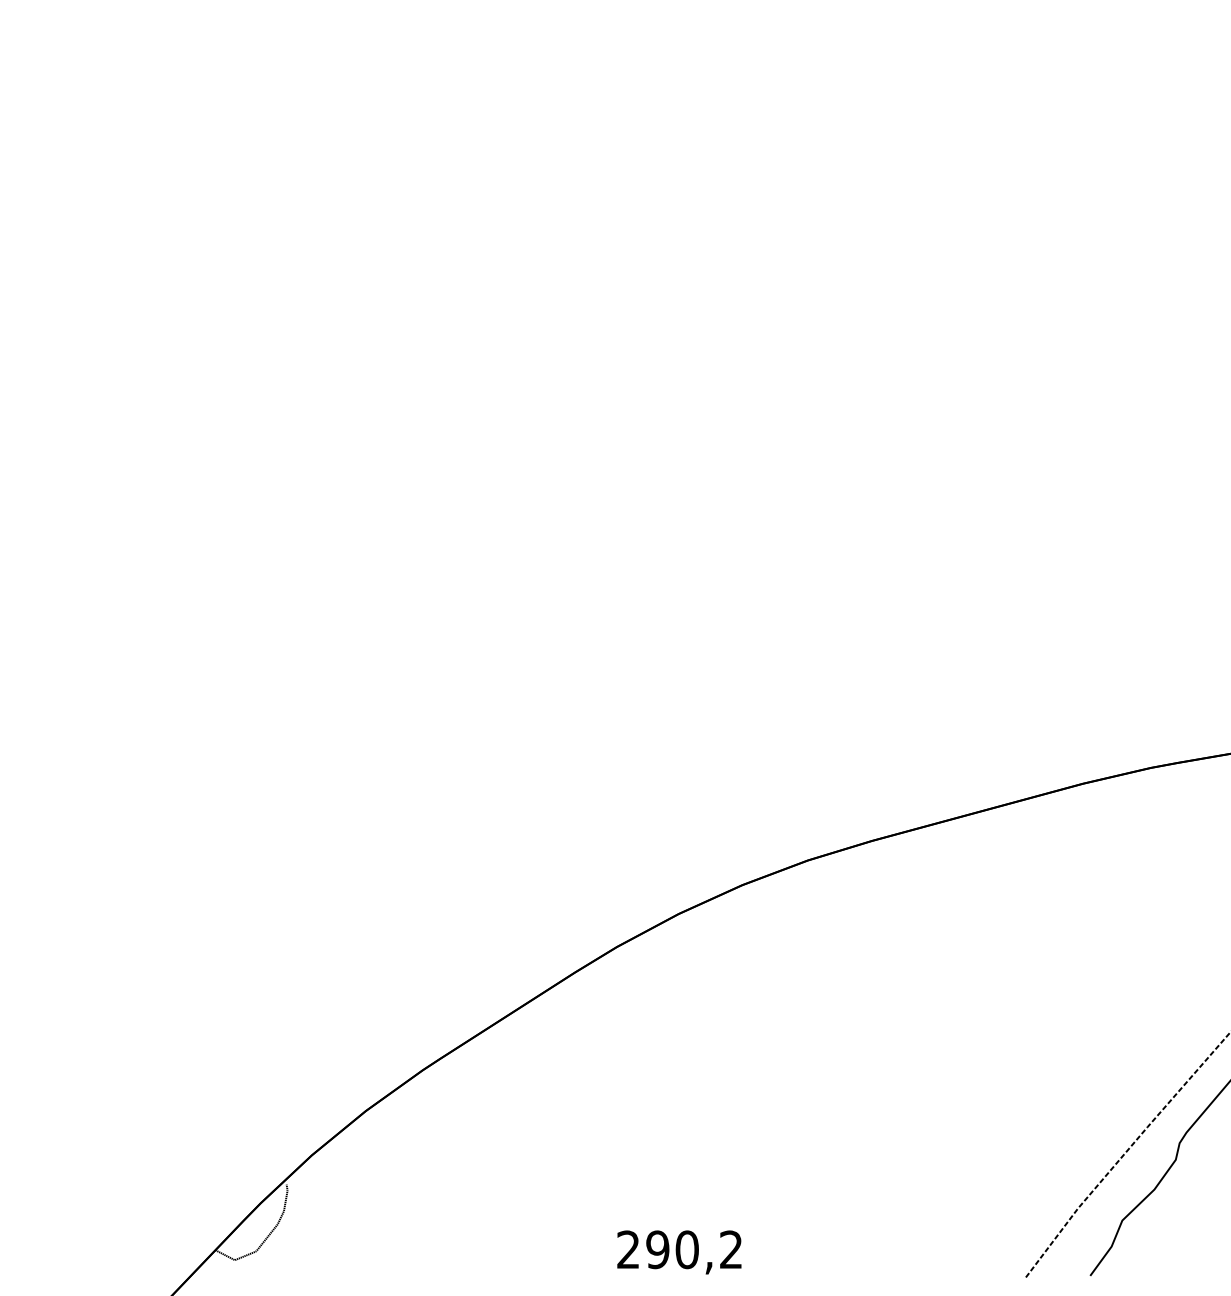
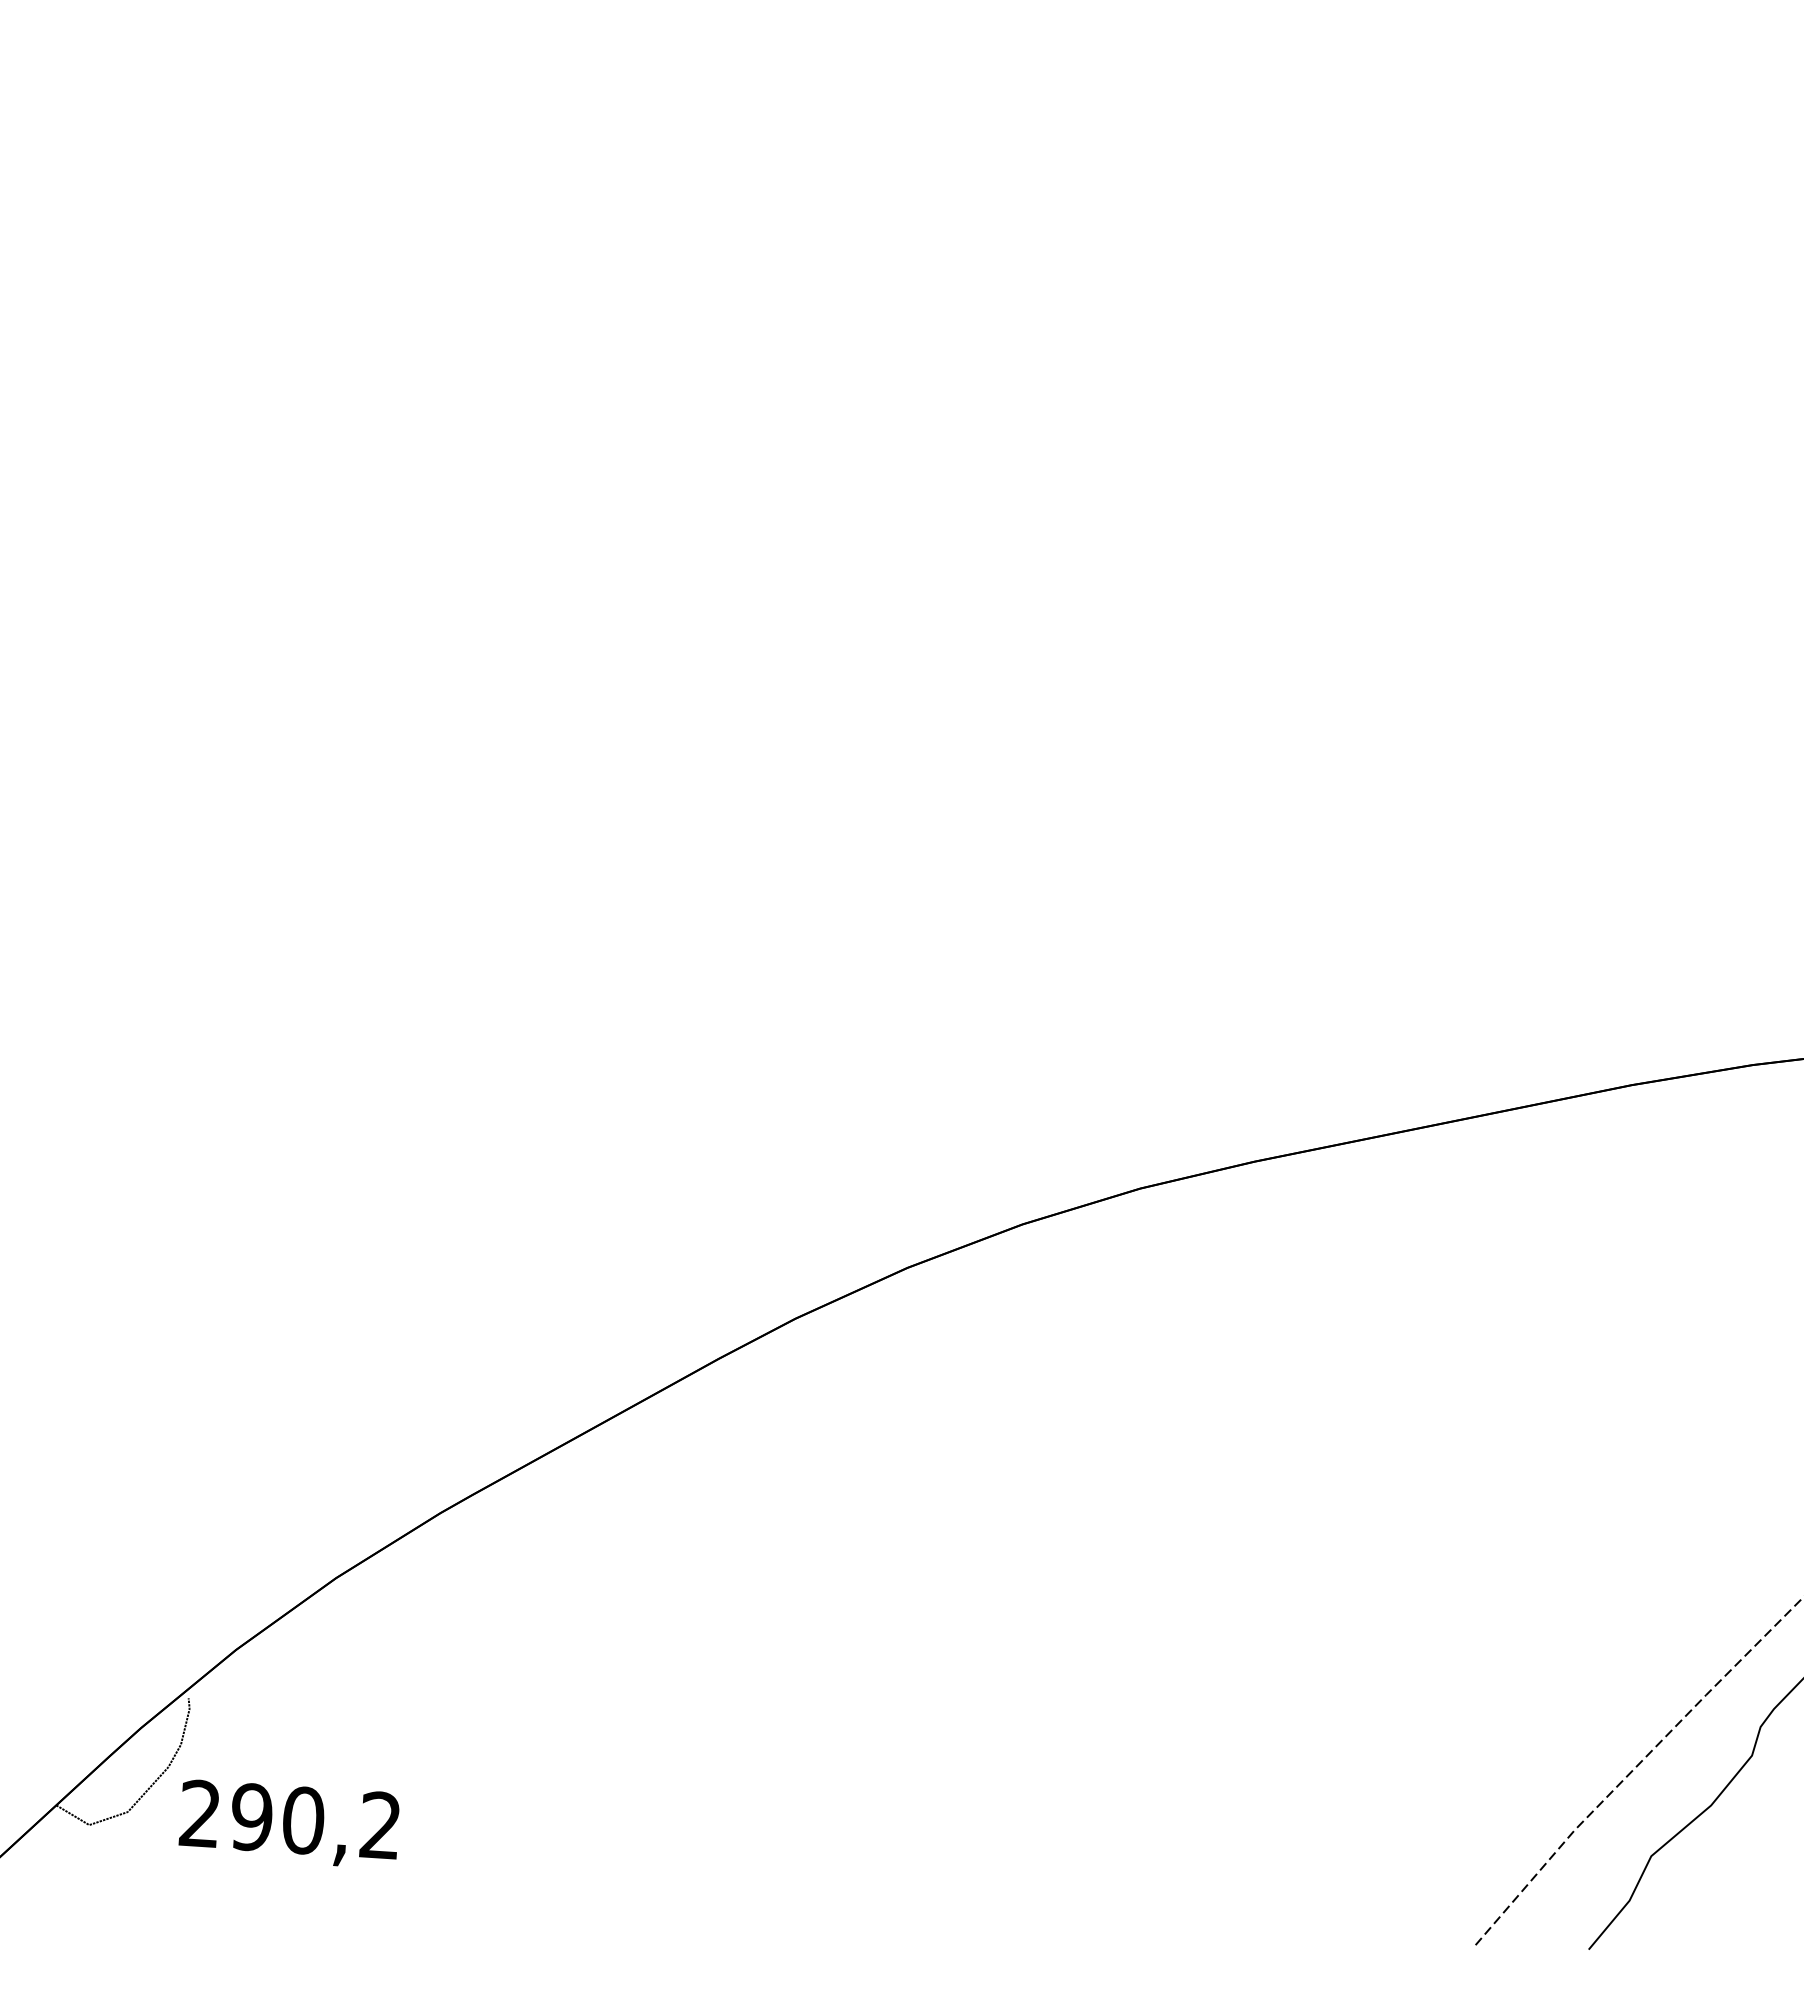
text: (679, 1252) -> (289, 1824), moved

